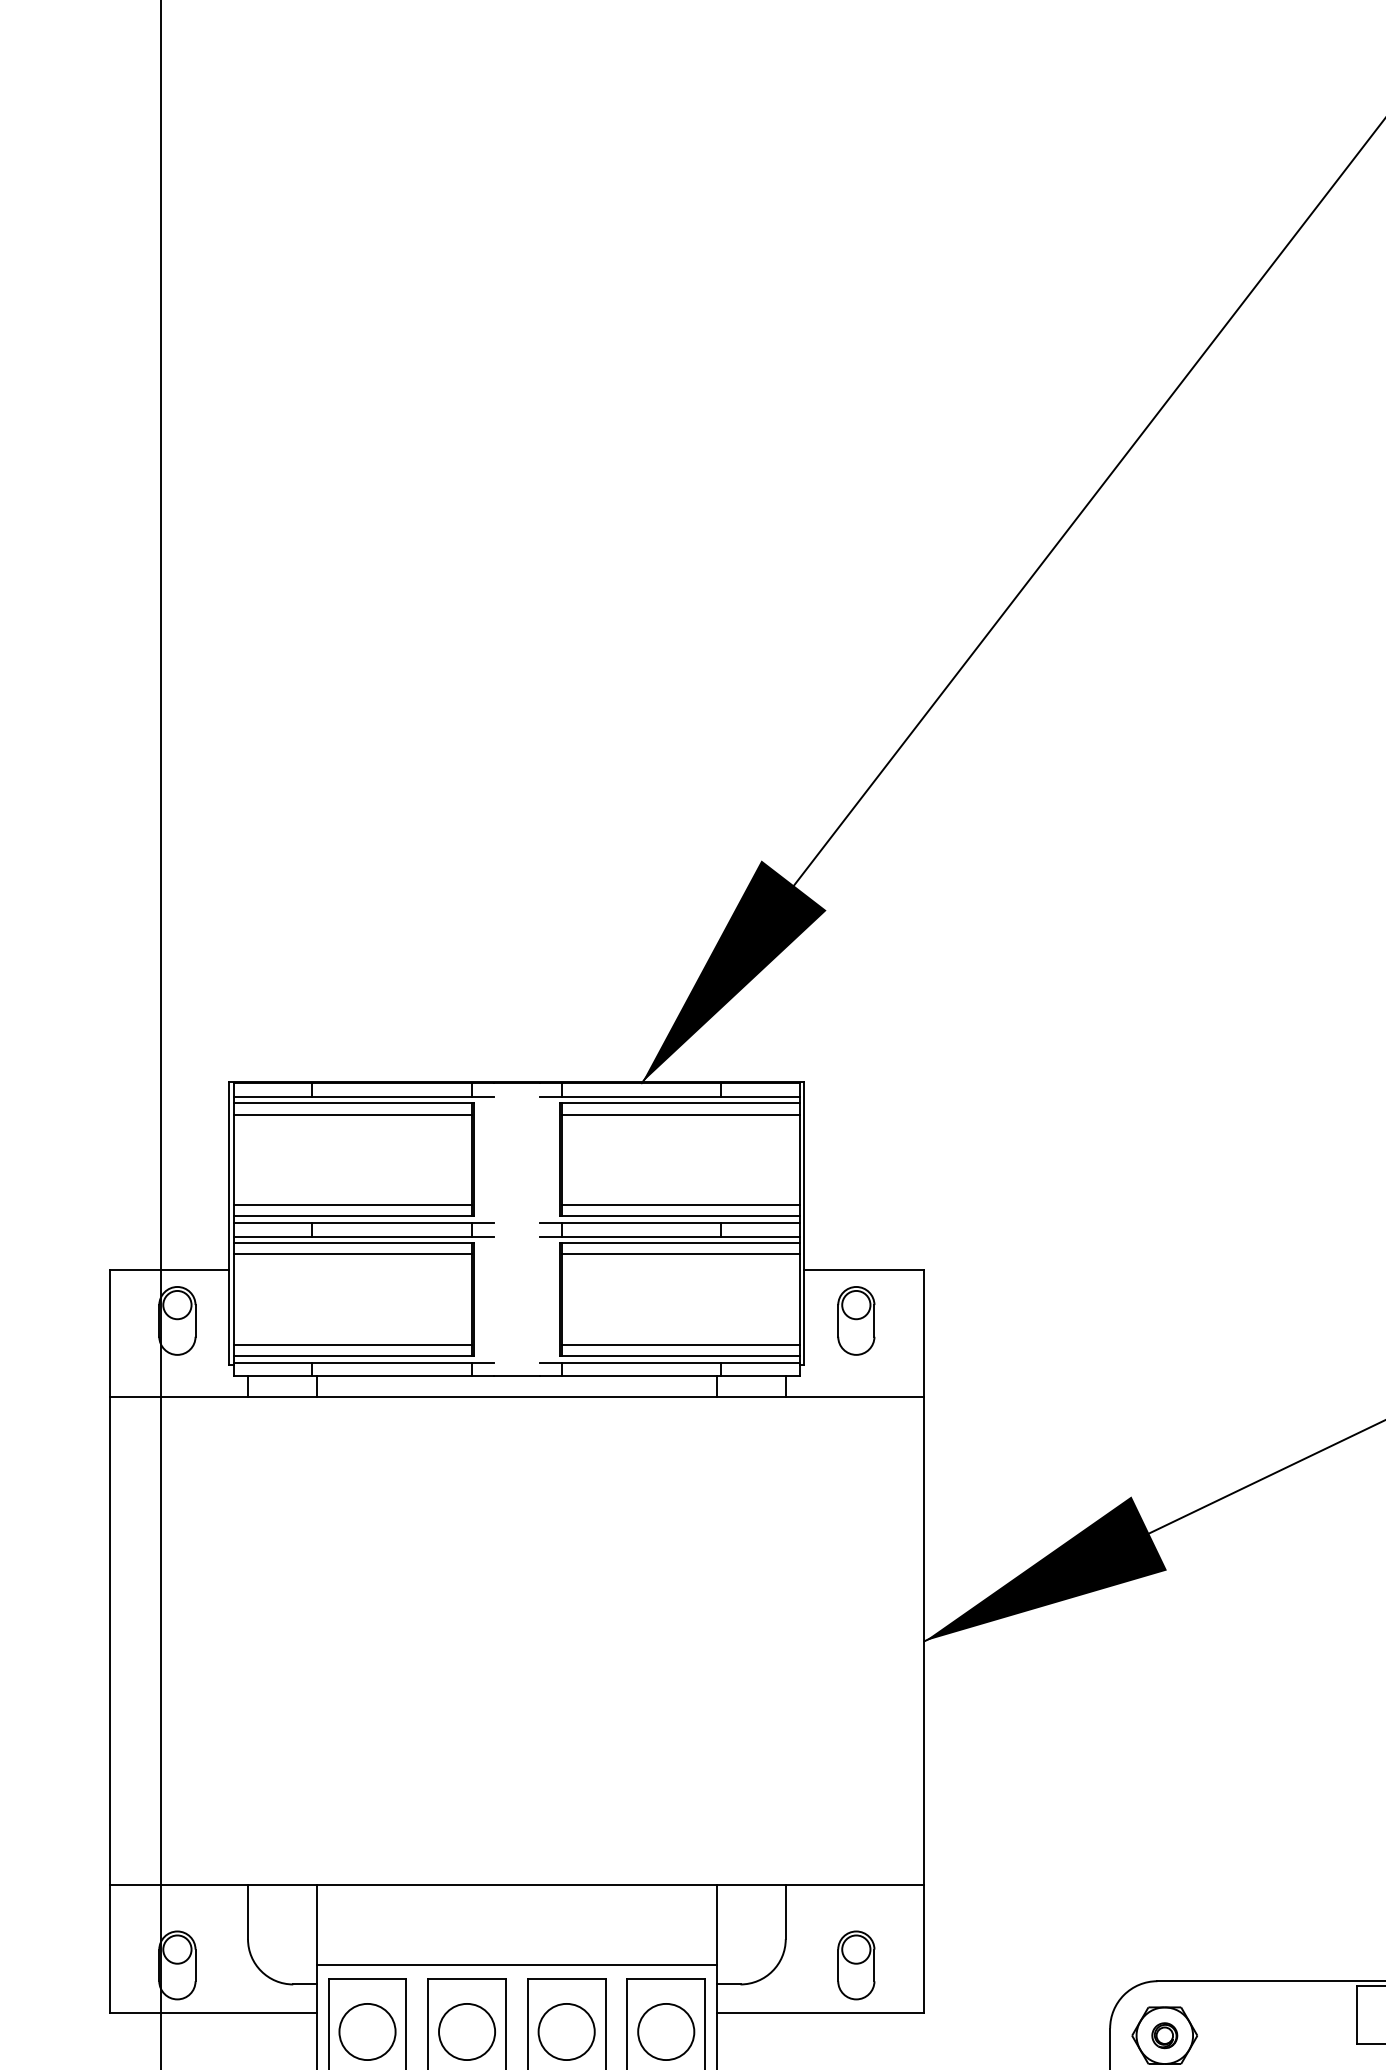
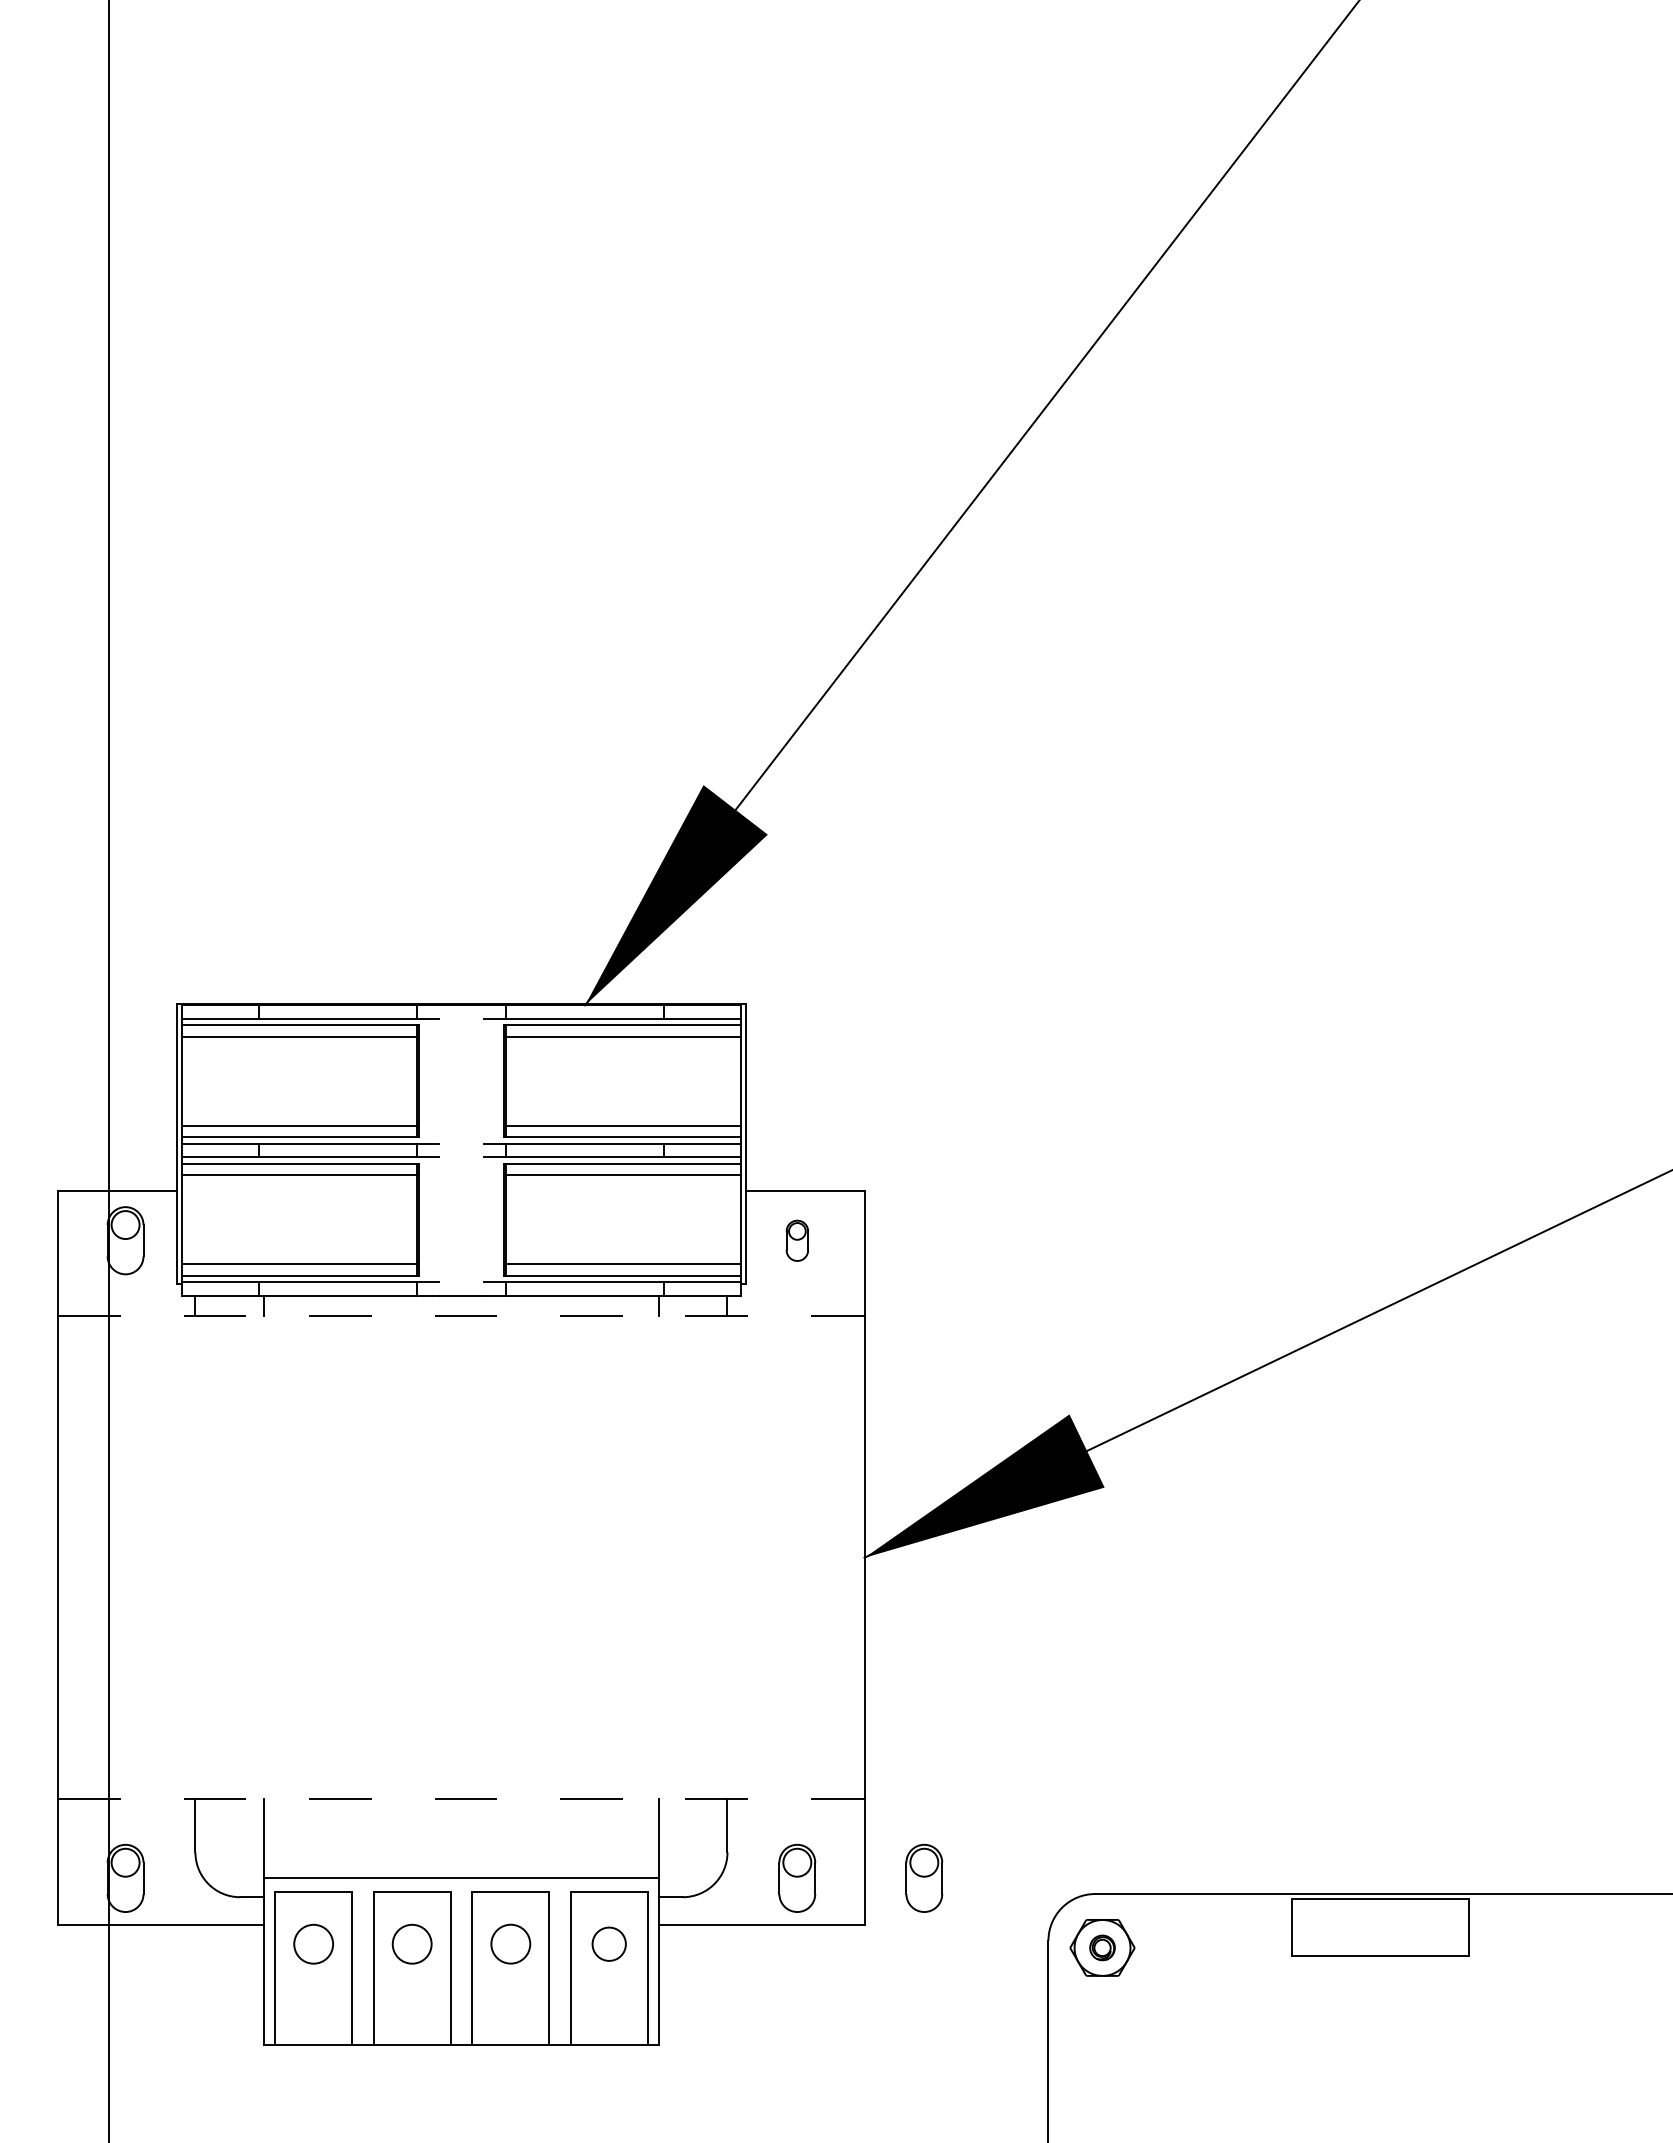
part: (856, 1320) -> (797, 1240), size x0.6
line: (516, 1397) -> (461, 1316), solid -> dashed
line: (516, 1885) -> (461, 1799), solid -> dashed
part: (984, 1964) -> (924, 1877), added
circle: (566, 2031) -> (510, 1943), size x0.7
circle: (367, 2032) -> (313, 1944), size x0.7
circle: (466, 2032) -> (411, 1944), size x0.7
circle: (666, 2032) -> (609, 1944), size x0.6

